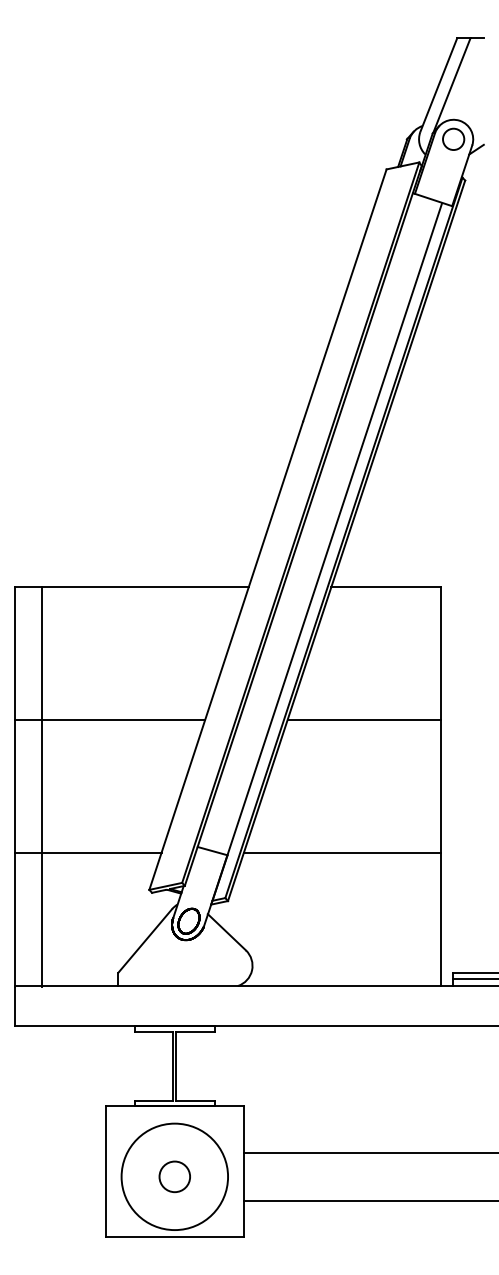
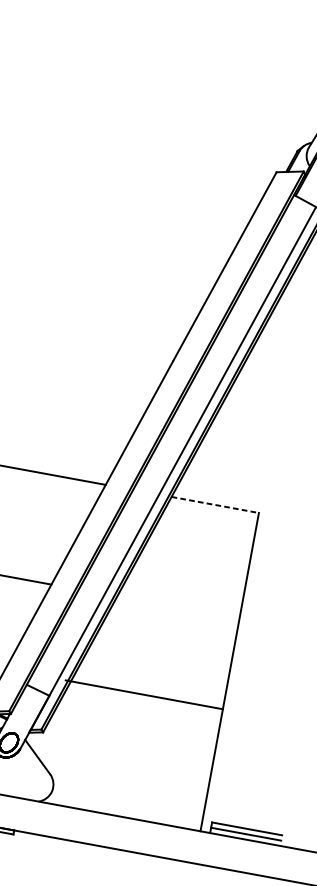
line: (386, 586) -> (215, 504), solid -> dashed
line: (364, 719) -> (178, 607), removed
line: (342, 852) -> (144, 694), moved

